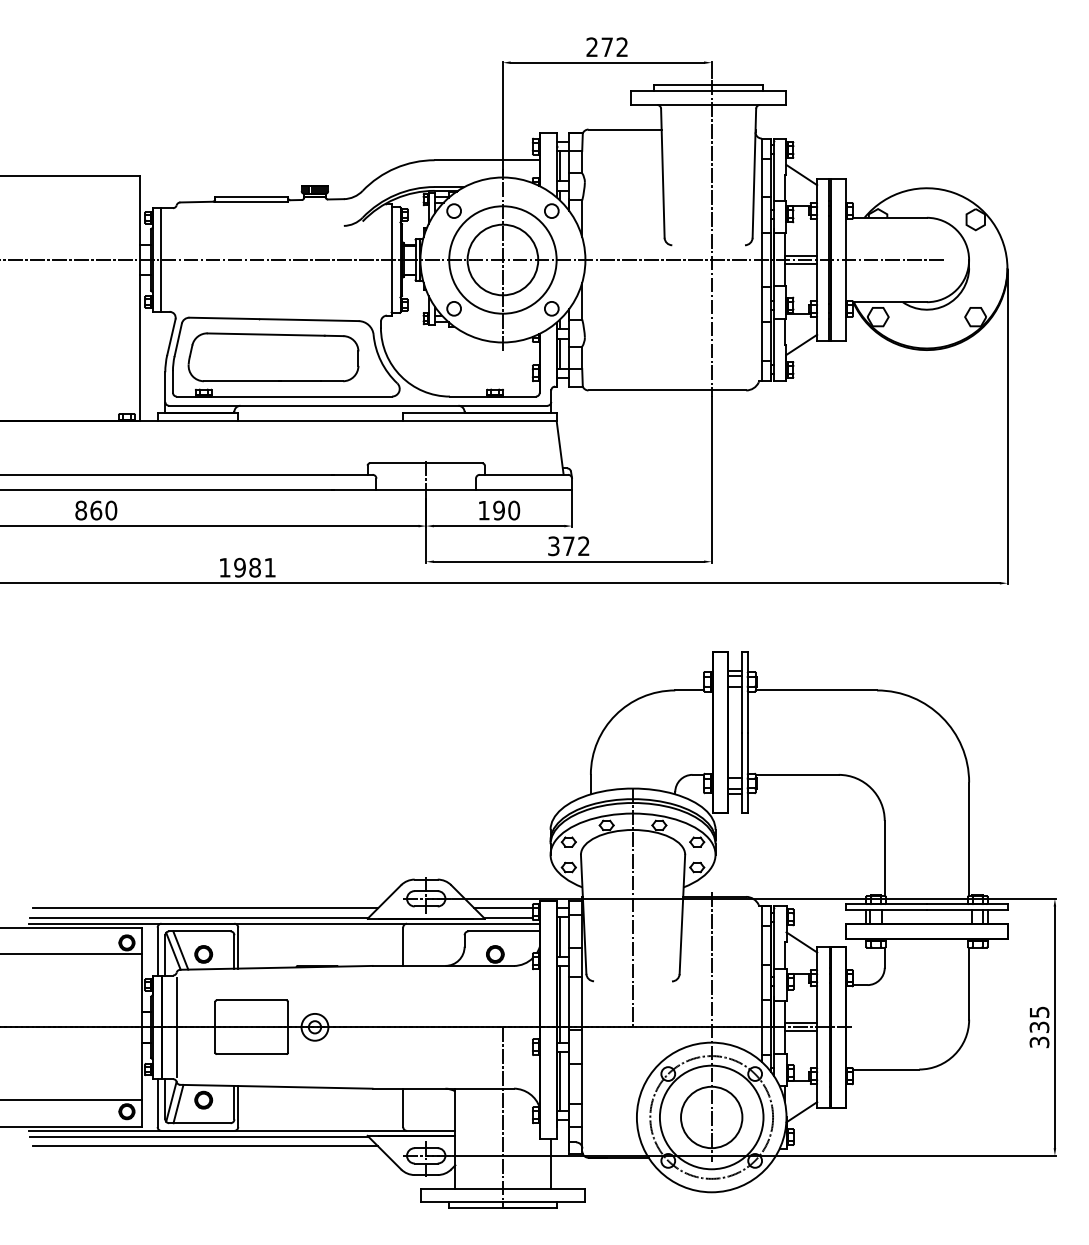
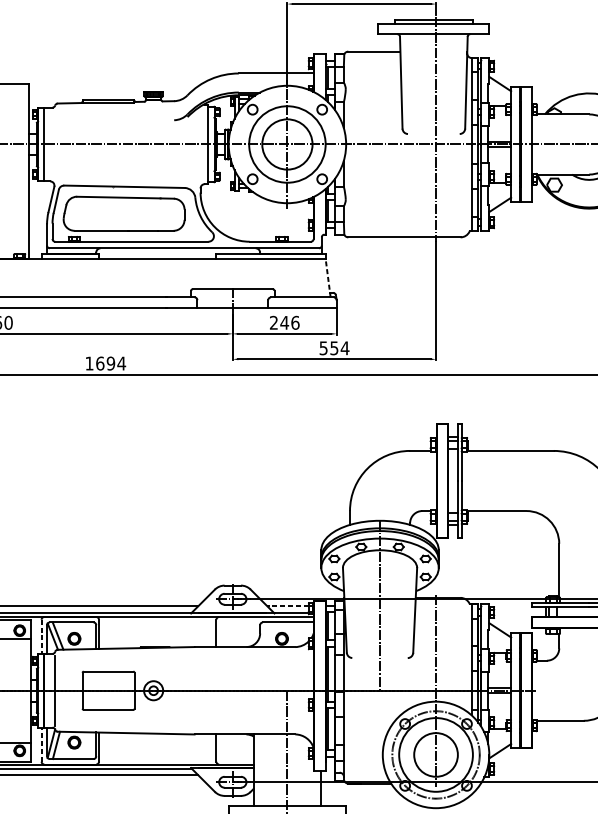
line: (560, 447) -> (328, 277), solid -> dashed
text: (499, 510) -> (284, 322), 190 -> 246
text: (569, 546) -> (334, 348), 372 -> 554
text: (255, 567) -> (111, 363), 1981 -> 1694
line: (503, 908) -> (287, 606), solid -> dashed
line: (157, 951) -> (41, 636), solid -> dashed
line: (157, 1103) -> (41, 744), solid -> dashed

